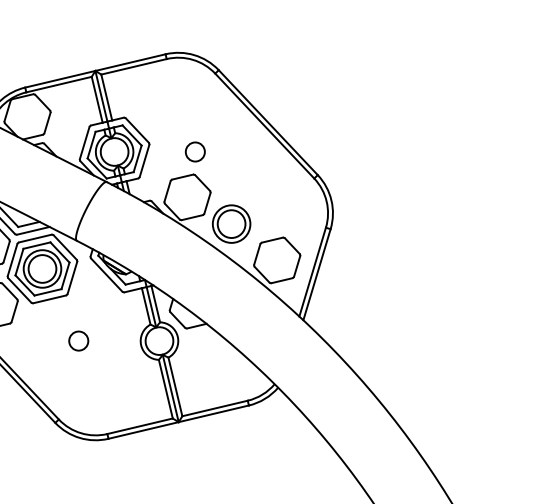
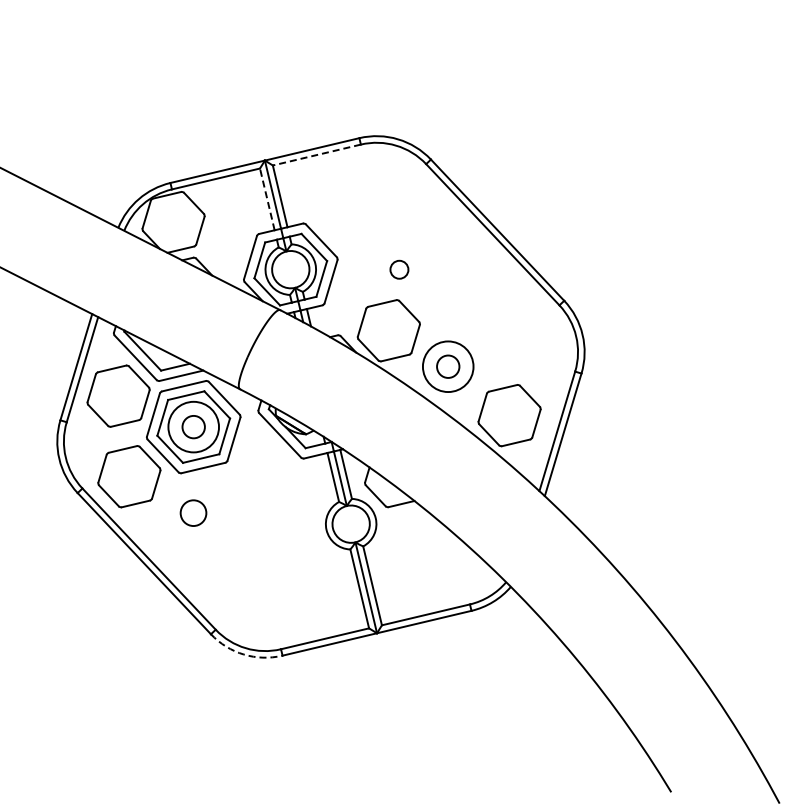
line: (133, 67) -> (316, 155), solid -> dashed
line: (97, 99) -> (267, 199), solid -> dashed
circle: (195, 151) -> (399, 269), size x0.7
circle: (231, 223) -> (447, 366), size x0.6
circle: (42, 268) -> (193, 426), size x0.6
circle: (78, 340) -> (193, 512), moved
arc: (79, 437) -> (243, 654), solid -> dashed

